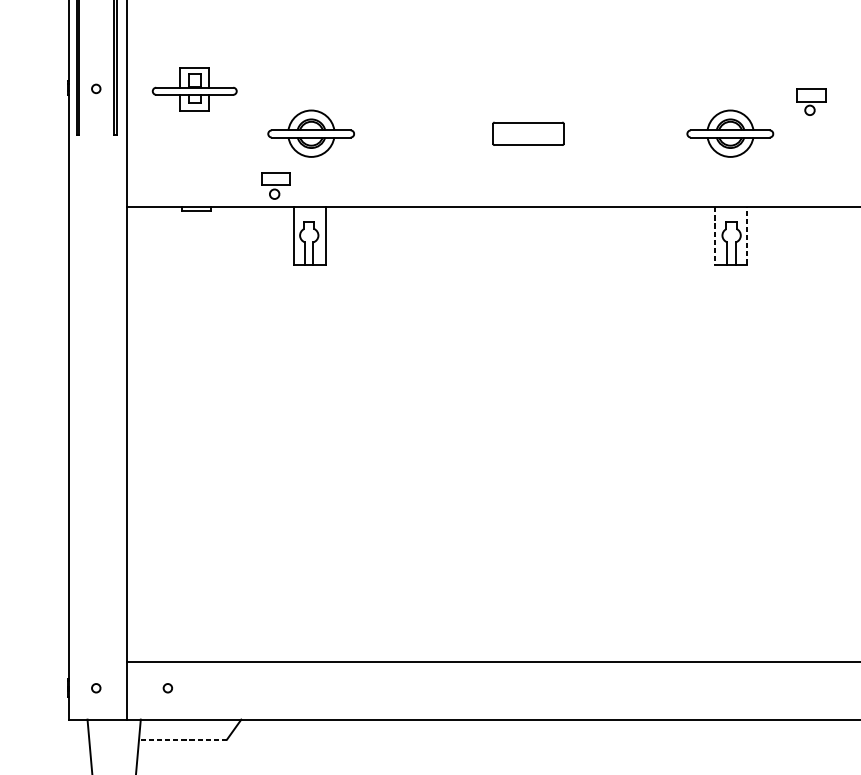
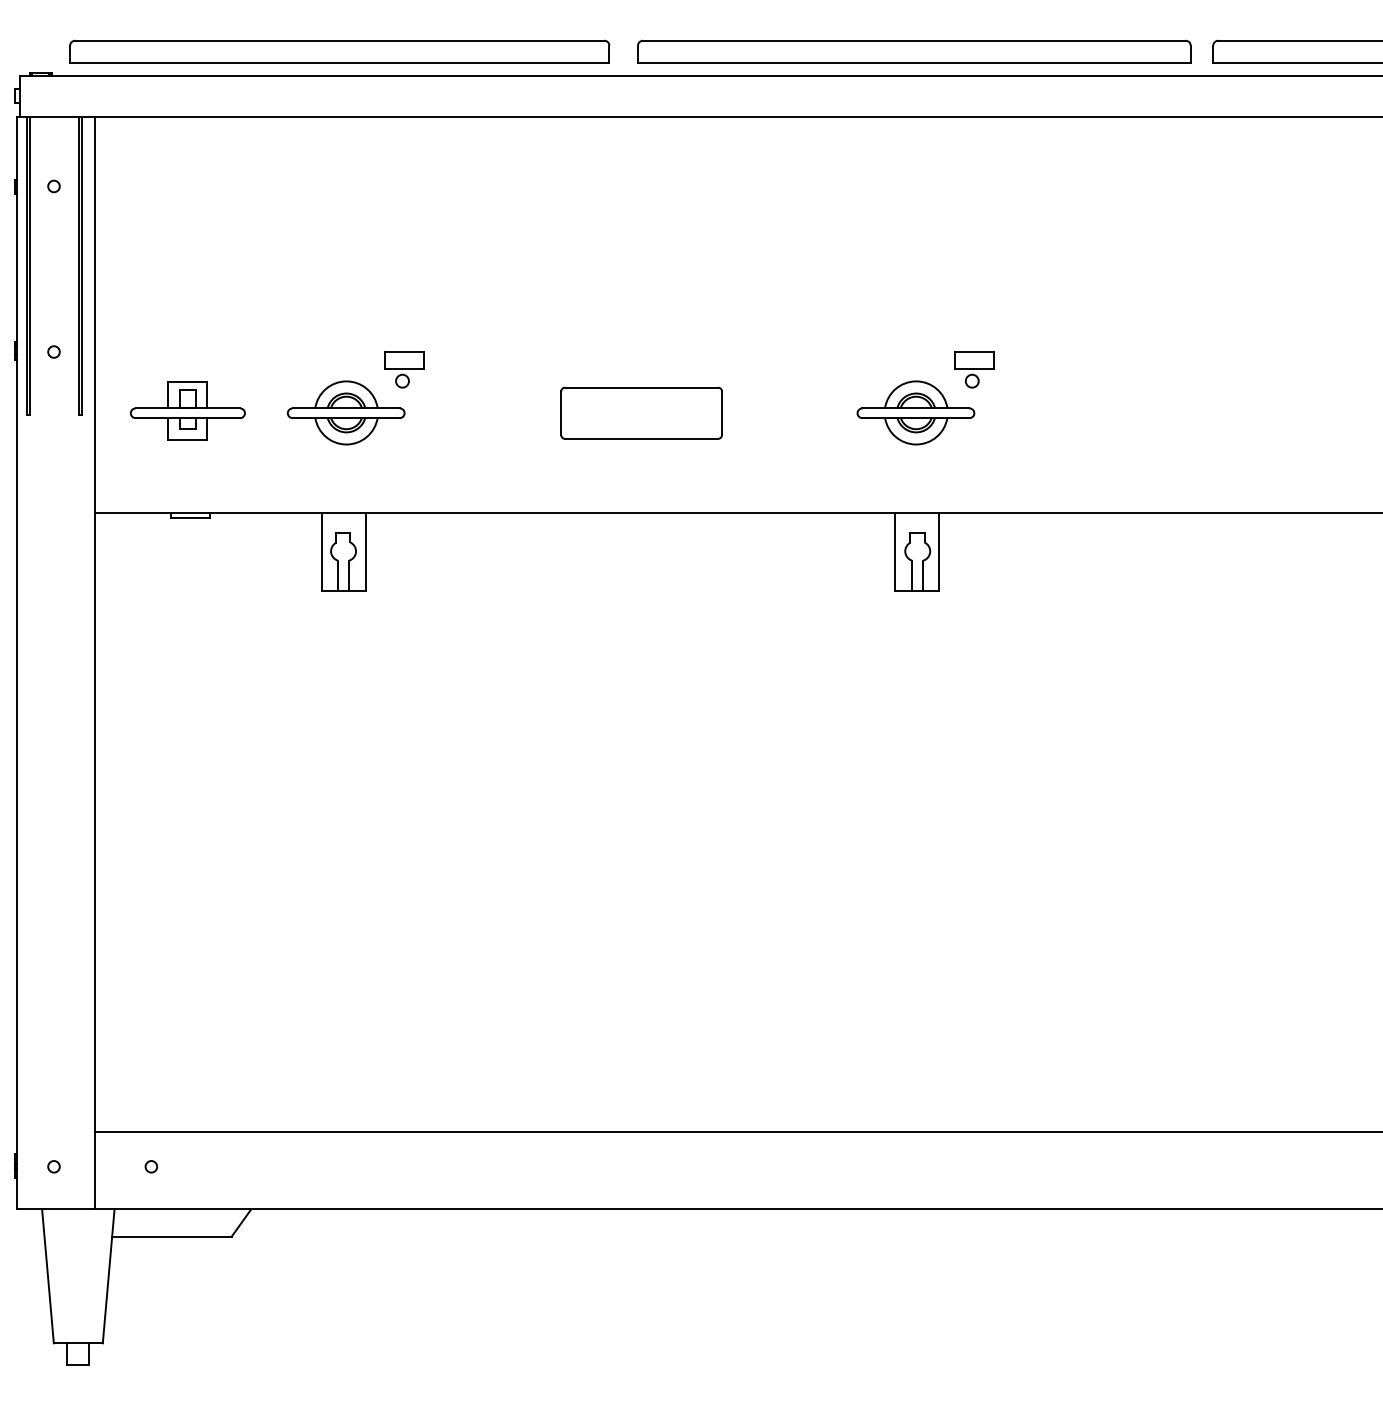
part: (194, 89) -> (187, 410), moved
part: (811, 101) -> (974, 369), moved
part: (528, 133) -> (641, 412), size x1.67
part: (276, 185) -> (404, 369), moved
line: (714, 235) -> (894, 551), dashed -> solid
line: (746, 235) -> (938, 551), dashed -> solid
line: (182, 739) -> (171, 1236), dashed -> solid

